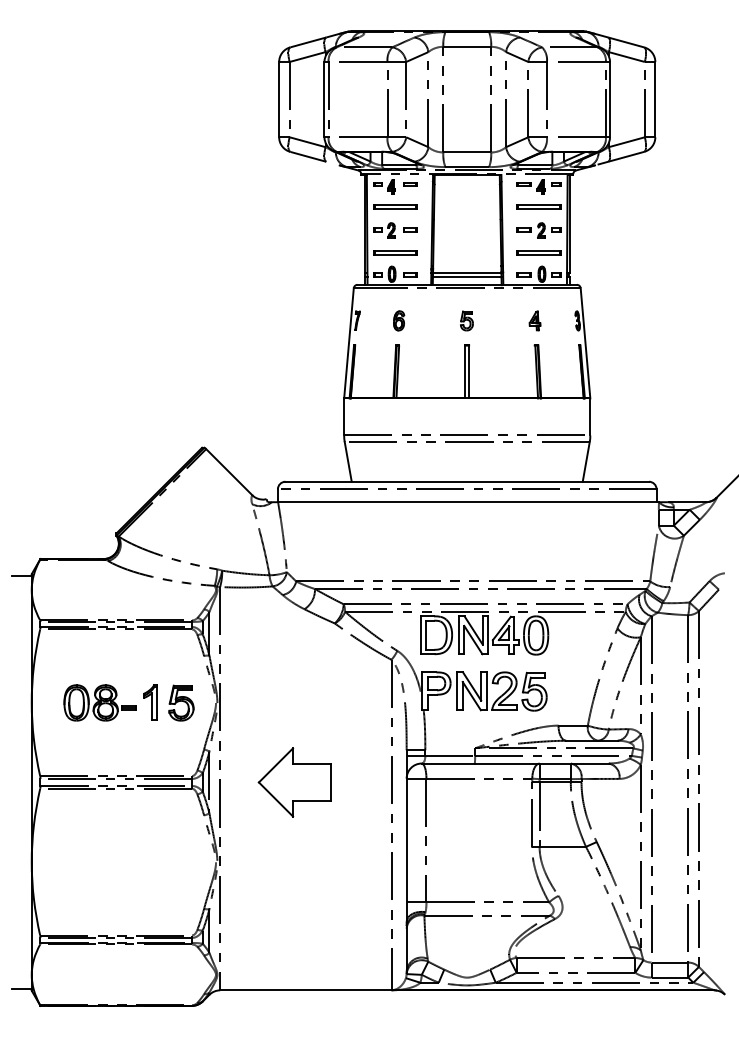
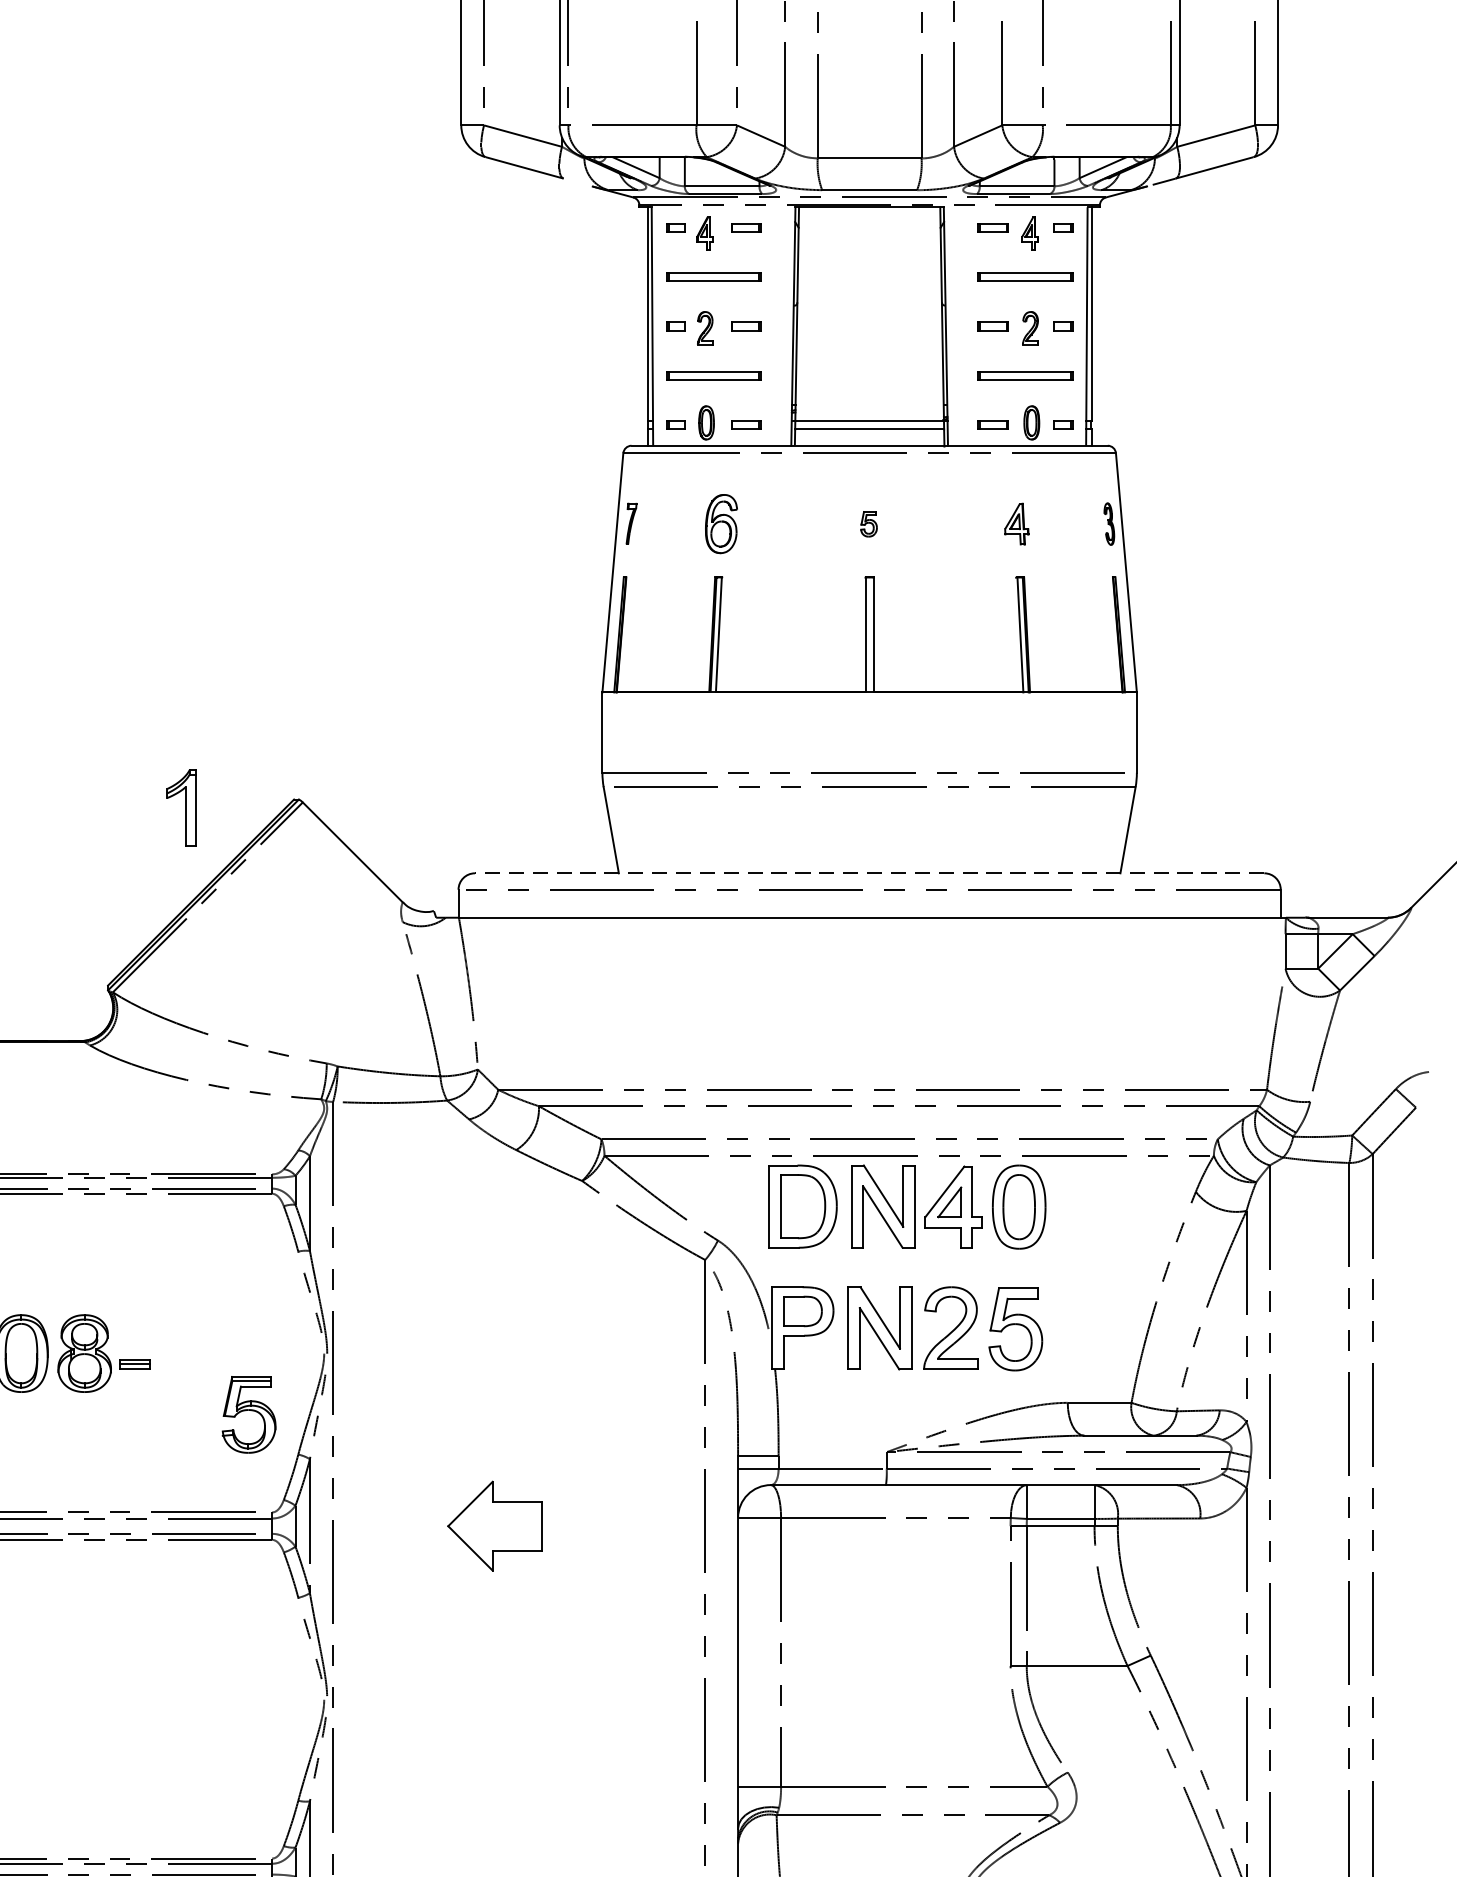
part: (399, 320) -> (722, 523), size x1.4
part: (466, 320) -> (868, 523), size x0.6
line: (467, 481) -> (870, 872), solid -> dashed
part: (150, 702) -> (181, 807), moved
part: (181, 702) -> (249, 1413), moved
part: (294, 782) -> (494, 1526), size x0.6

